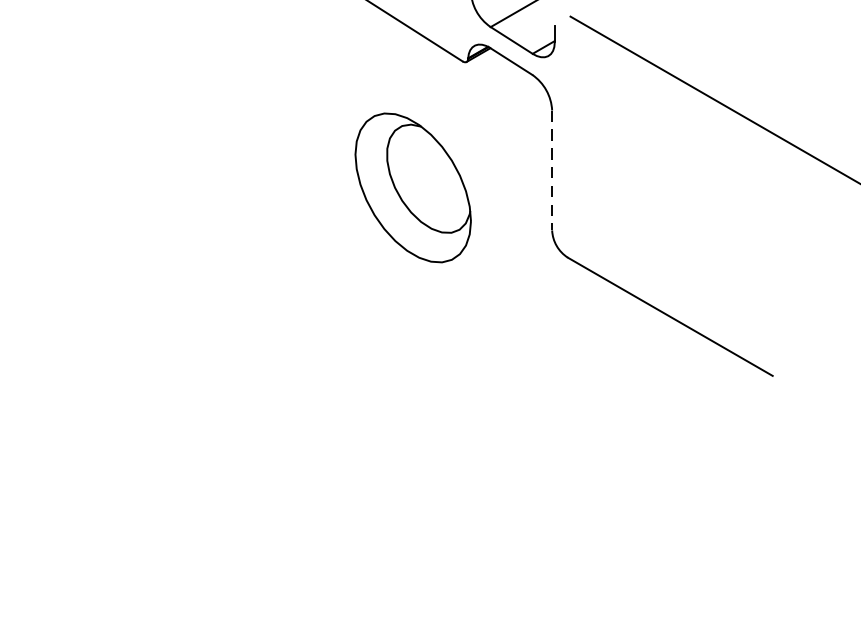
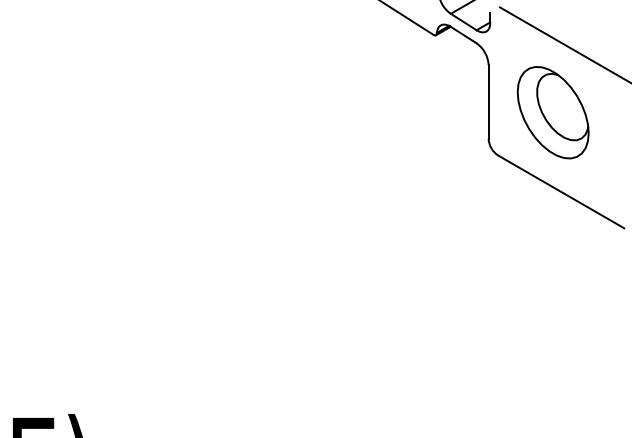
line: (551, 169) -> (488, 101), dashed -> solid
part: (412, 187) -> (552, 112), moved

